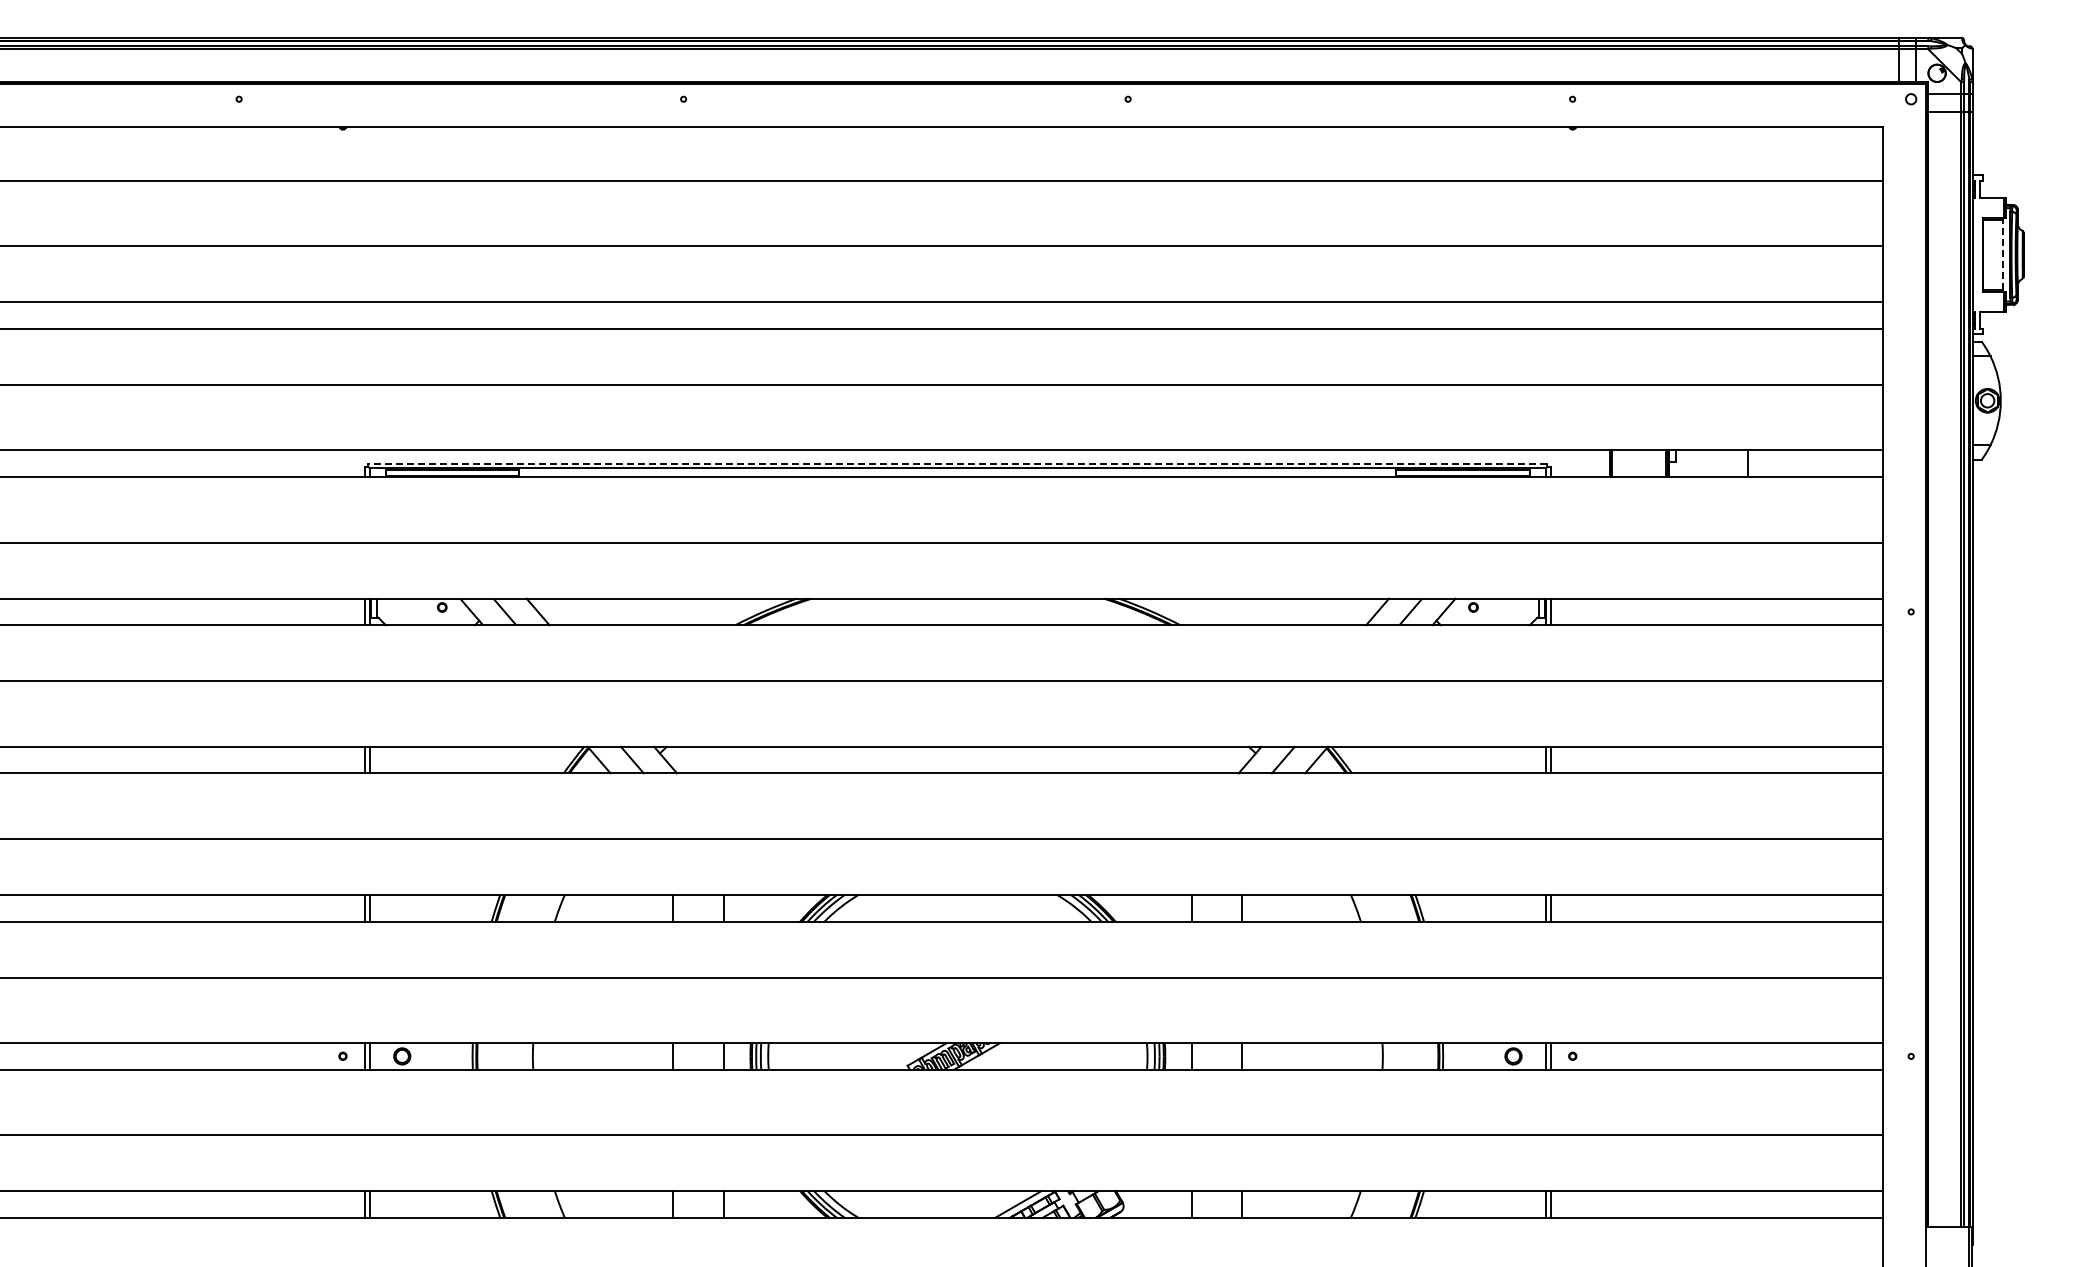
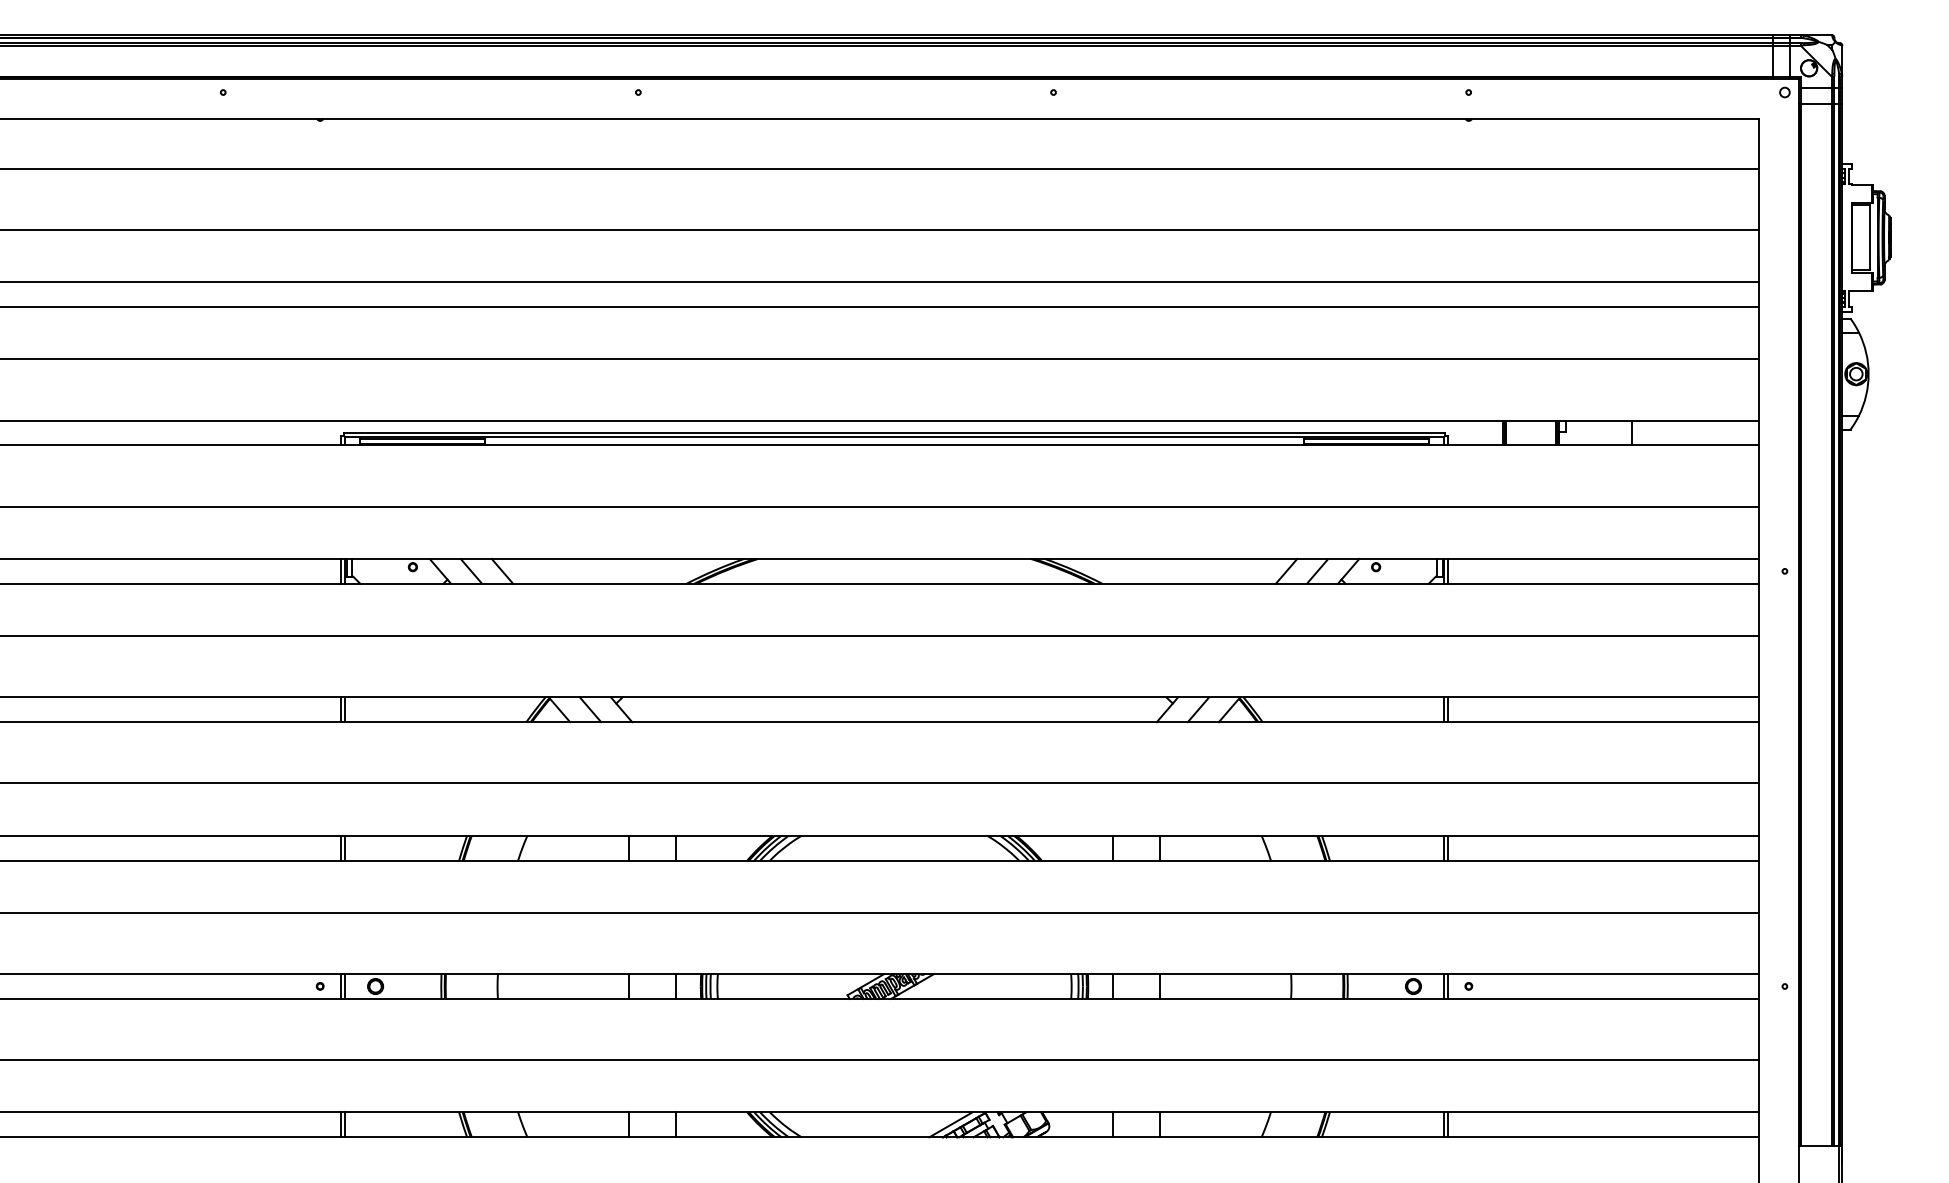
line: (2002, 254) -> (1870, 237), dashed -> solid
line: (957, 463) -> (894, 432), dashed -> solid

